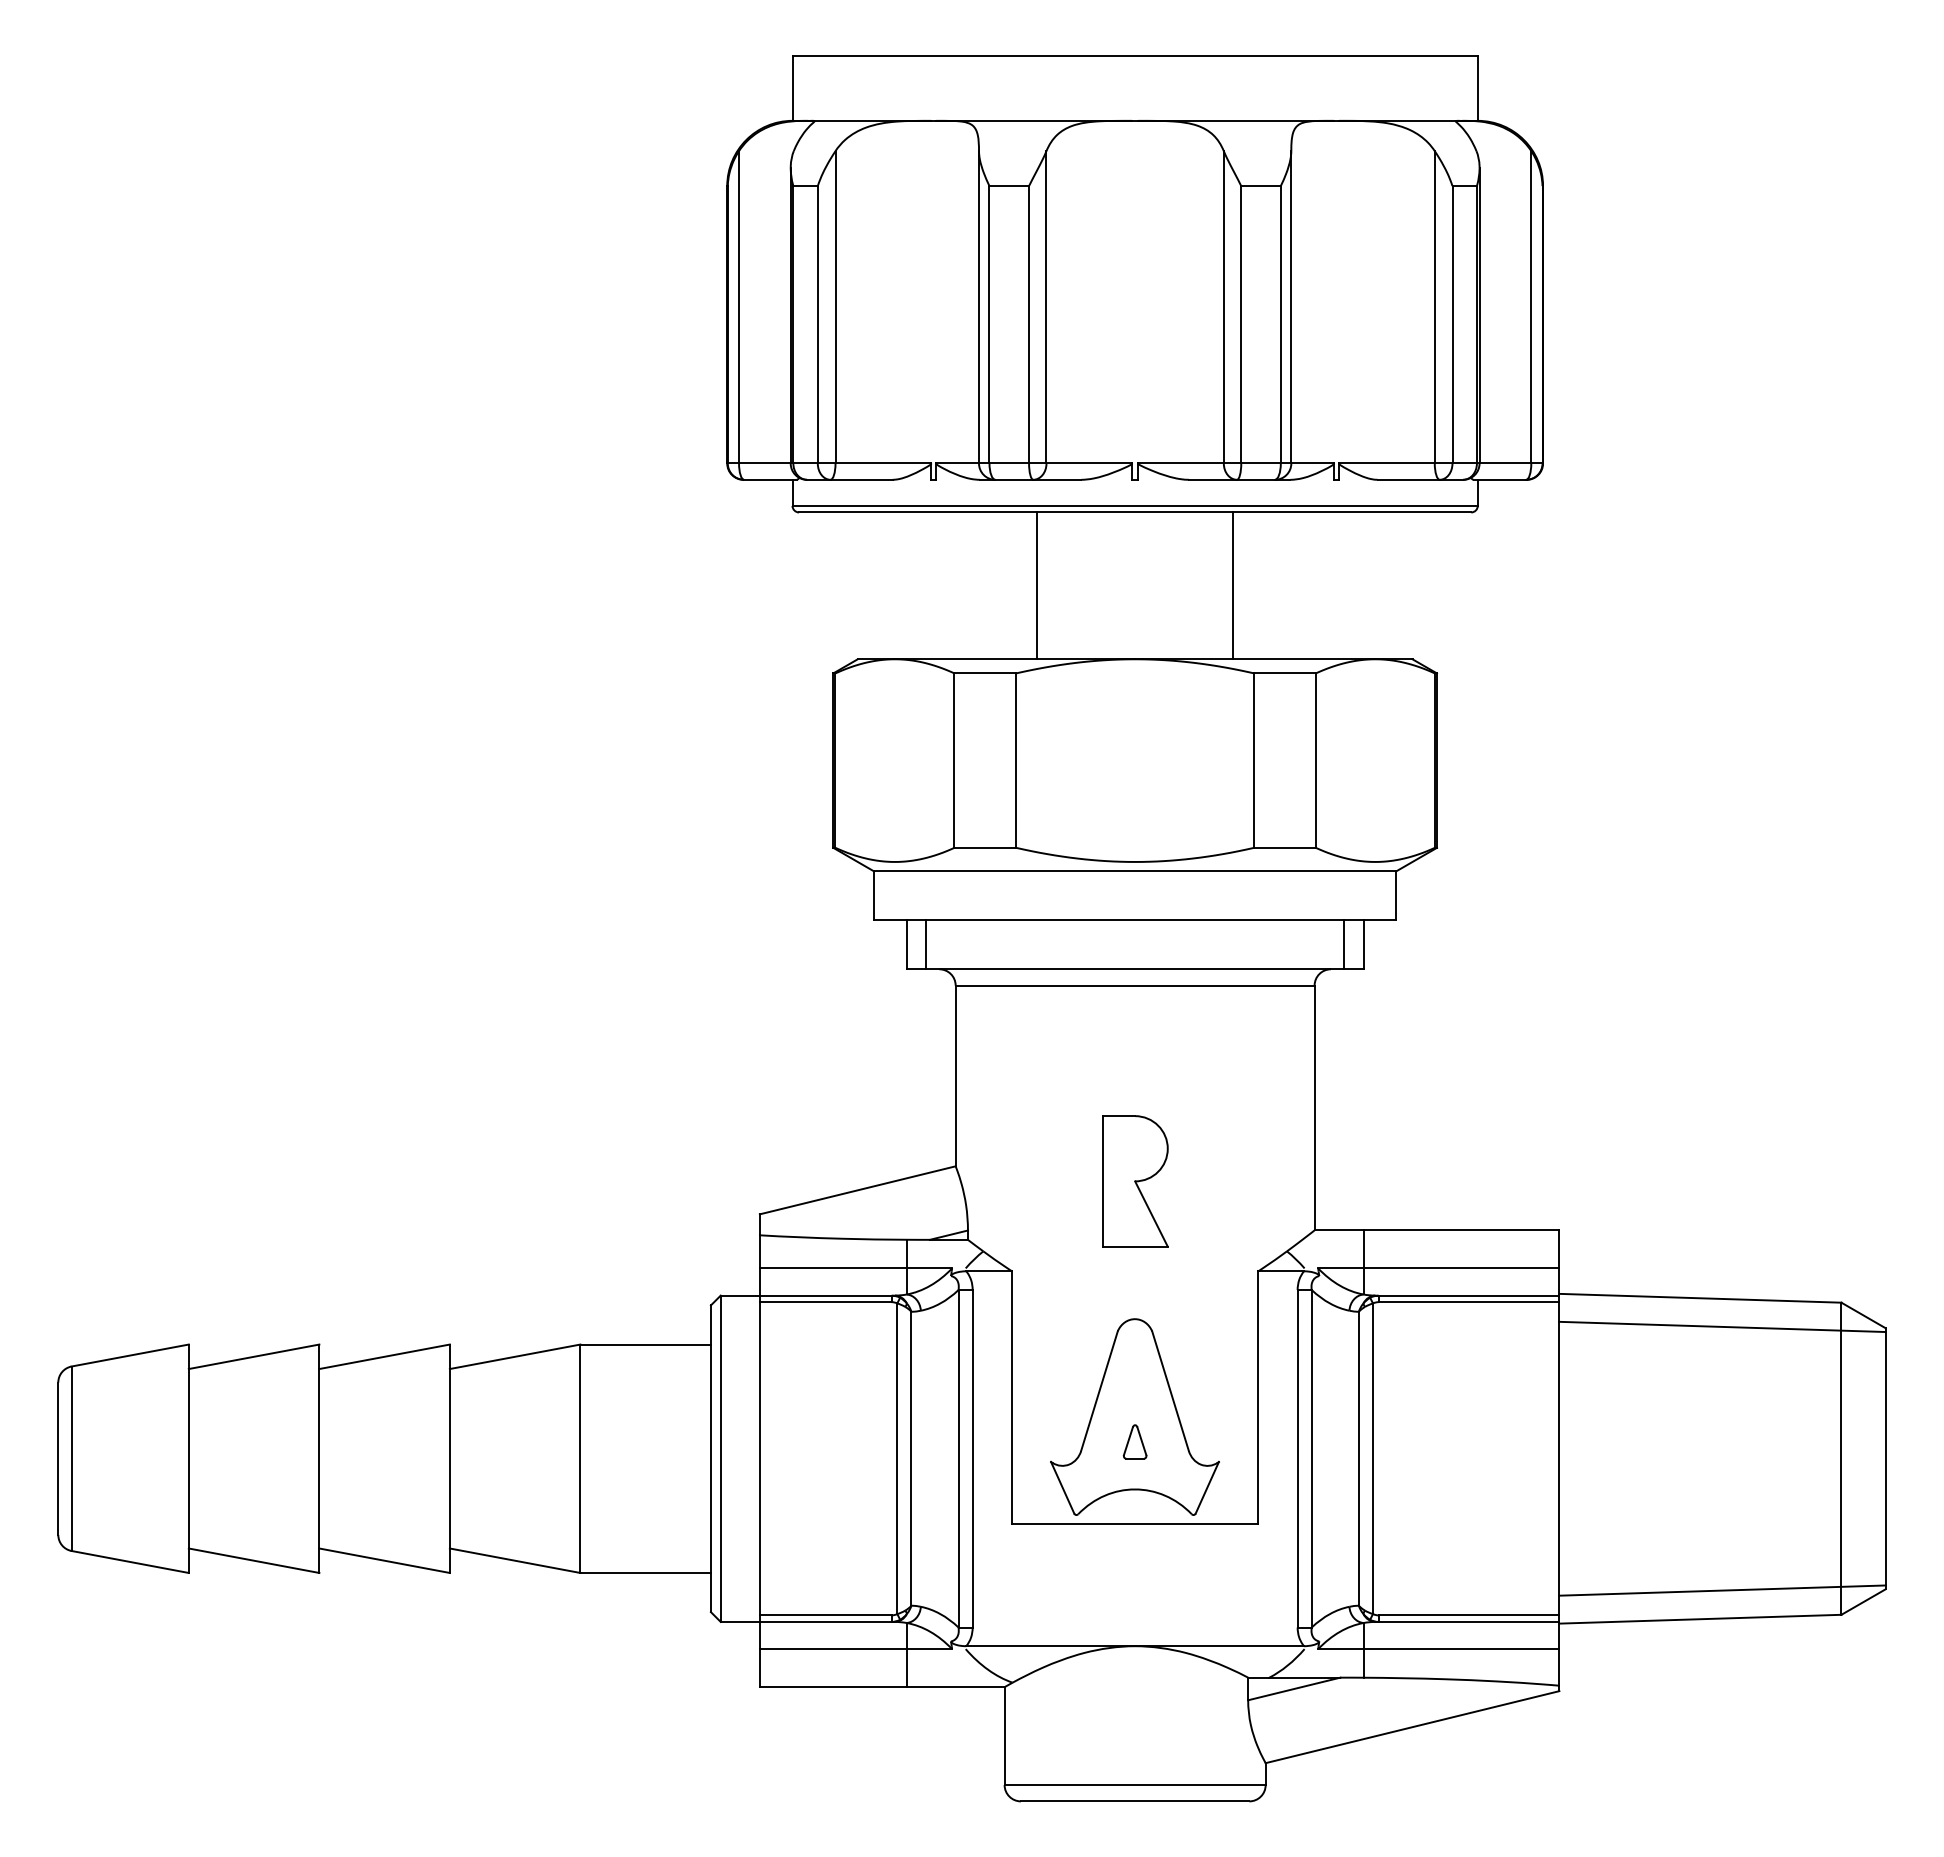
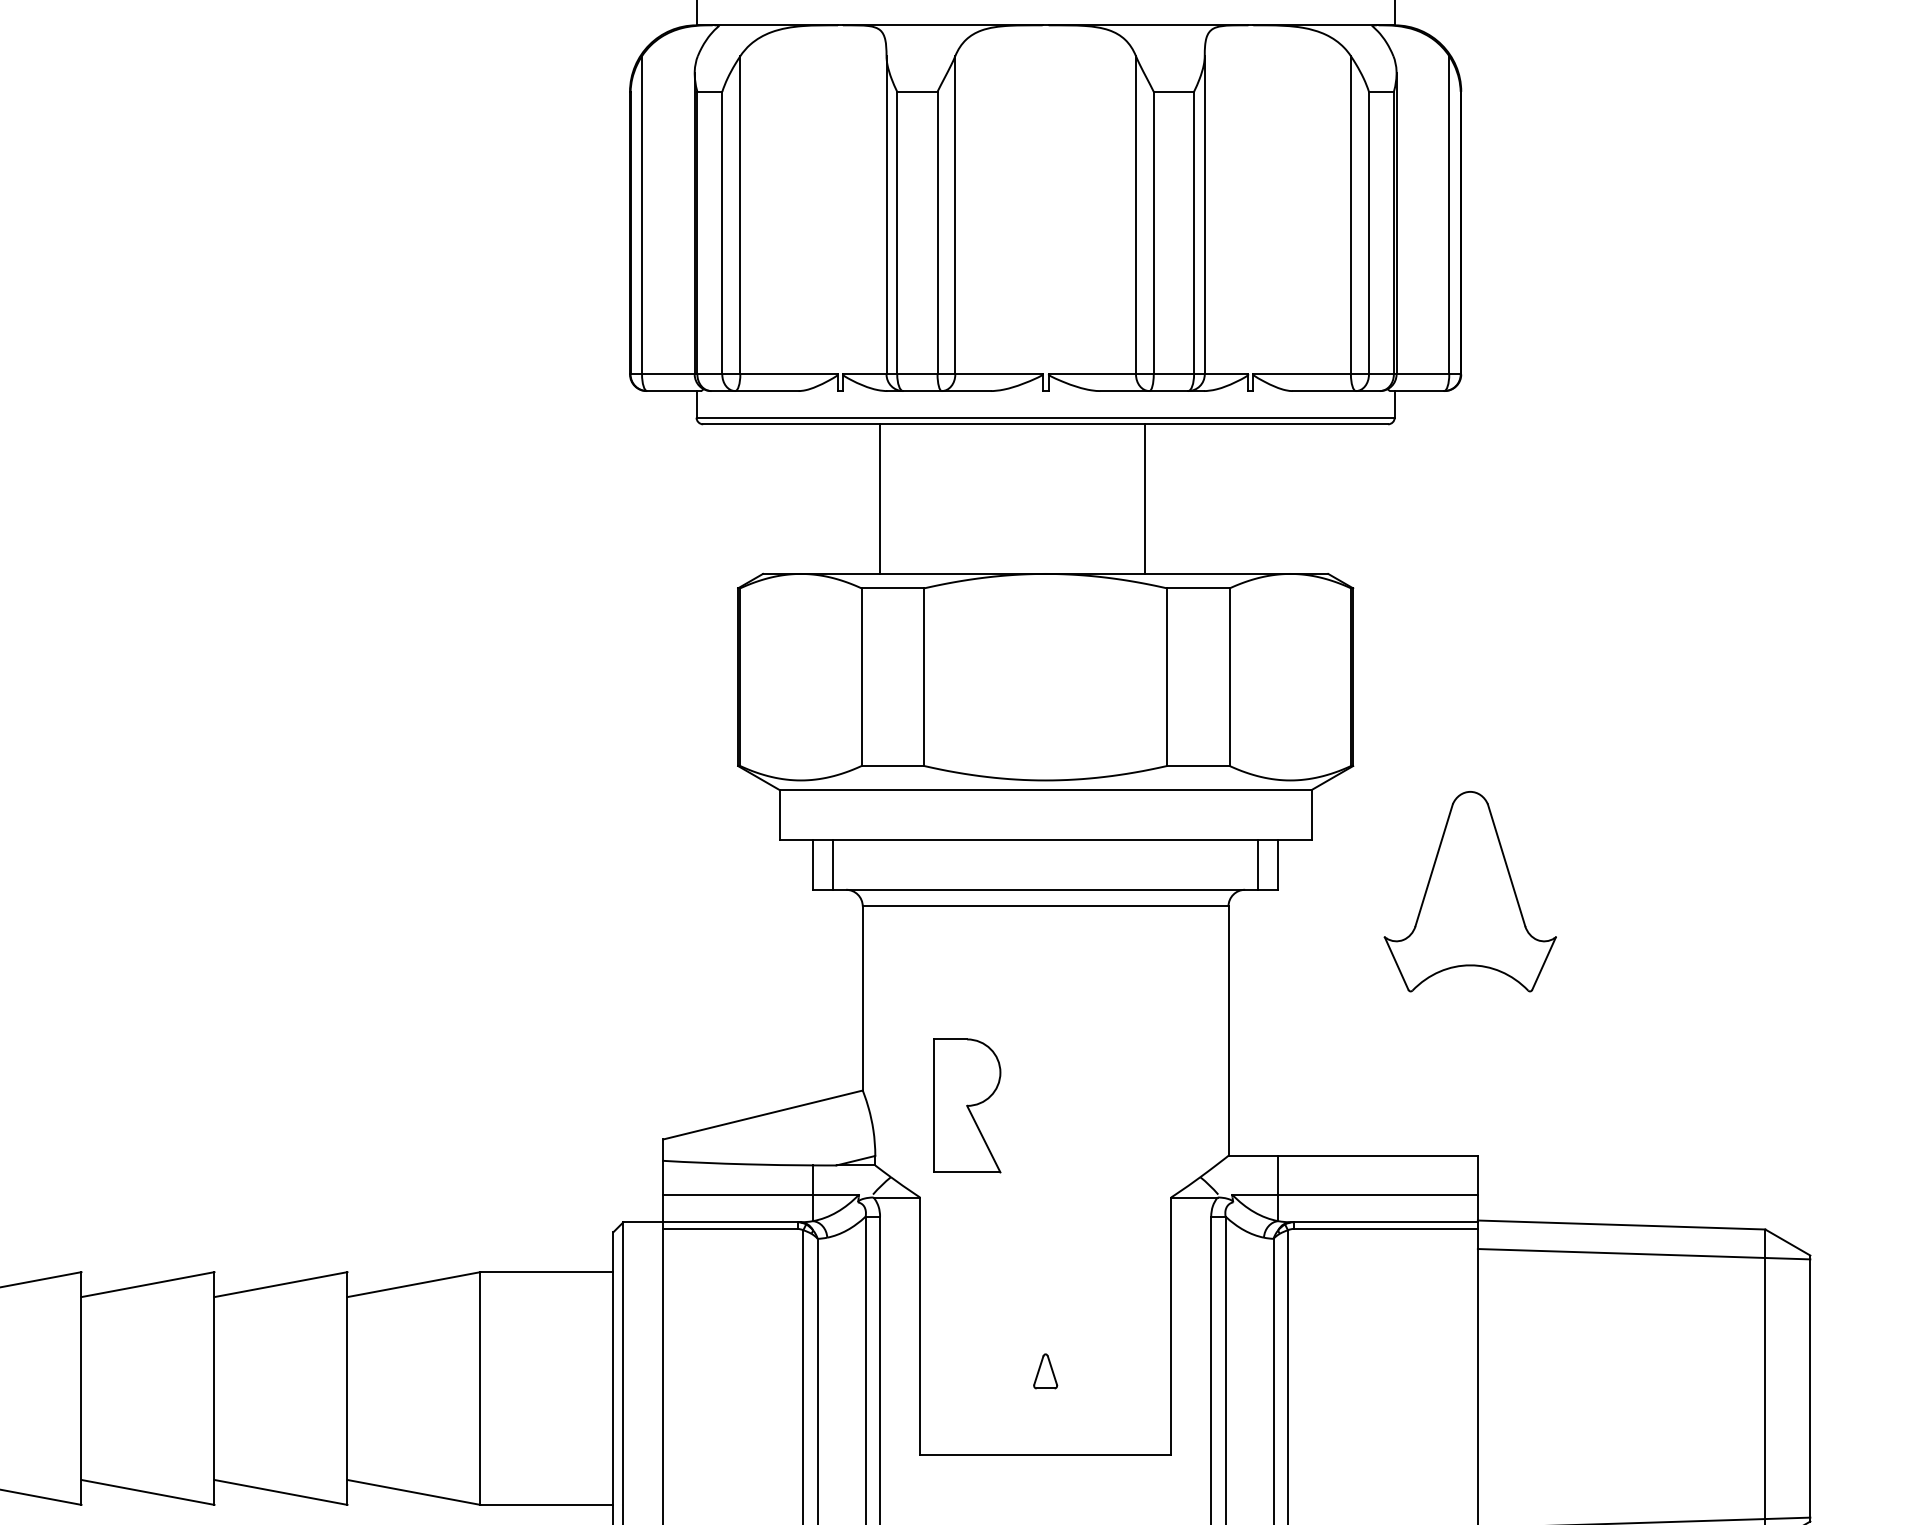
line: (1037, 585) -> (879, 498), moved
part: (1135, 1181) -> (967, 1106), moved
part: (1134, 1416) -> (1469, 891), moved

